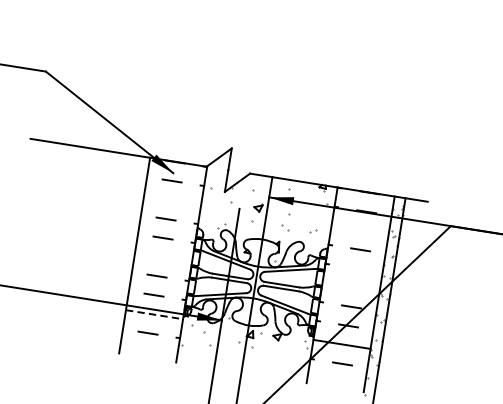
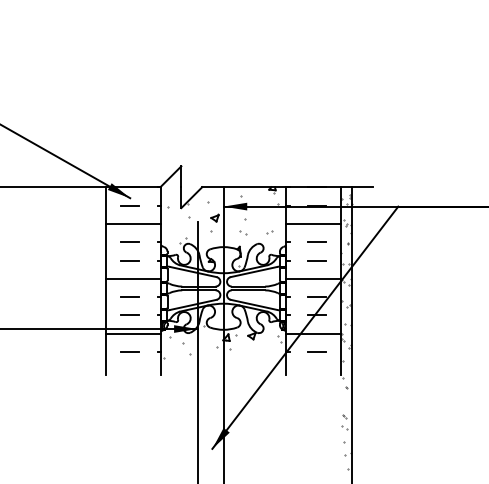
line: (172, 200) -> (133, 223), added
line: (359, 229) -> (313, 223), added
line: (163, 257) -> (133, 278), added
line: (356, 268) -> (316, 260), added
line: (350, 286) -> (313, 278), added
line: (155, 314) -> (134, 333), dashed -> solid

